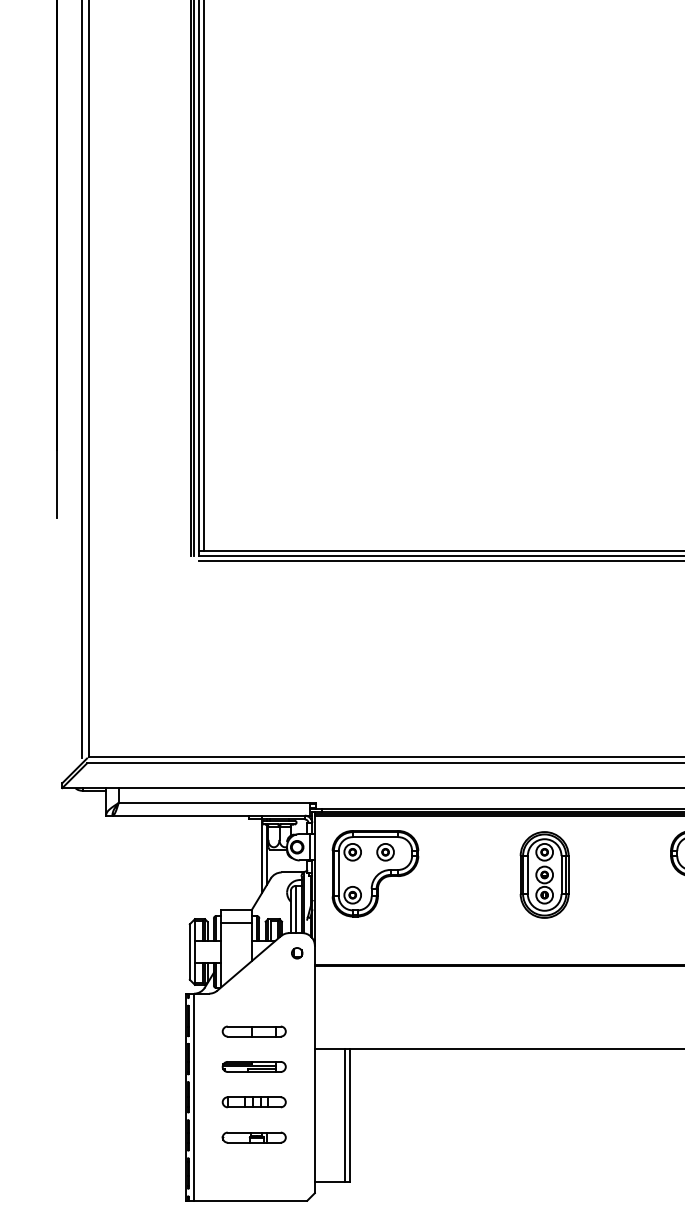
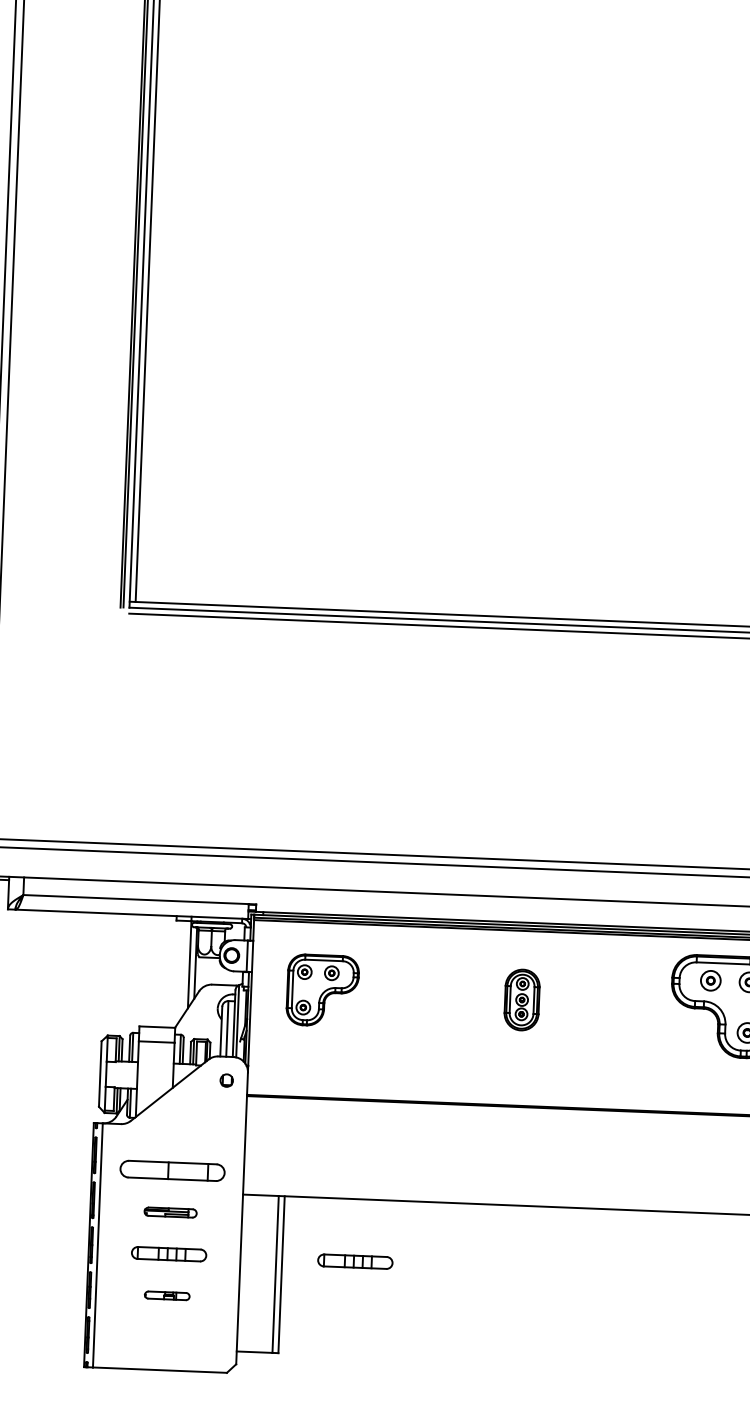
part: (375, 873) -> (322, 990), size x0.7
part: (544, 874) -> (522, 999), size x0.6
part: (253, 1031) -> (171, 1170), size x1.4
part: (253, 1066) -> (169, 1212), size x0.7
part: (411, 1102) -> (354, 1261), added
part: (253, 1137) -> (166, 1295), size x0.6

